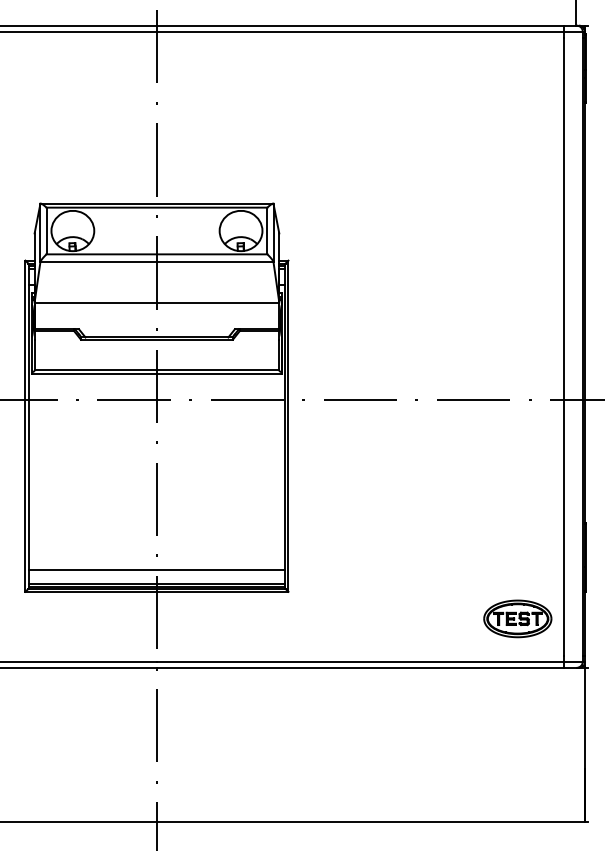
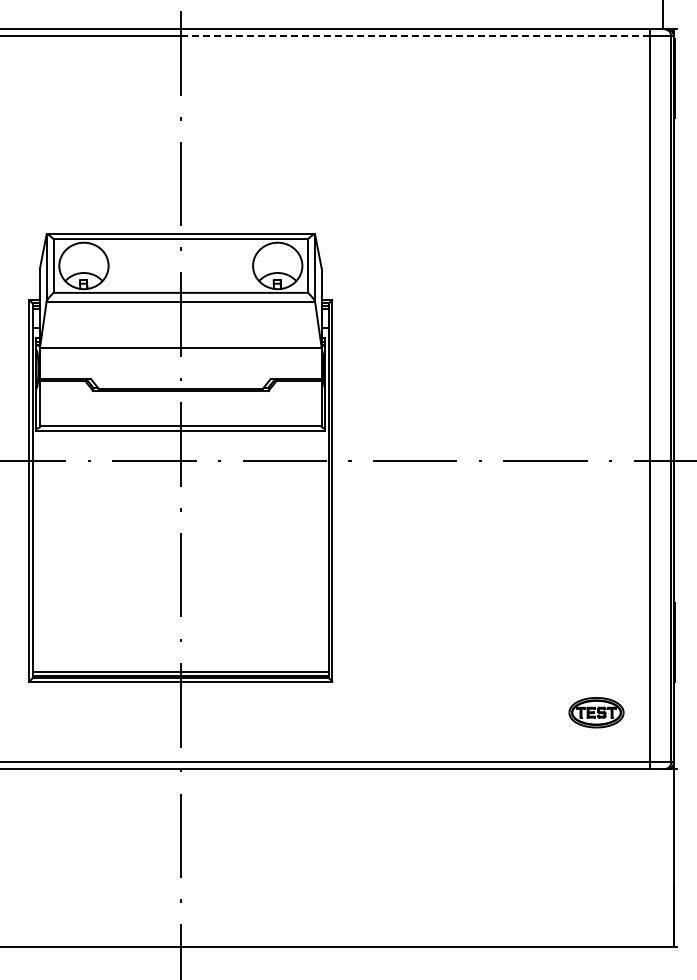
line: (360, 31) -> (415, 36), solid -> dashed
line: (156, 570) -> (180, 656), removed
part: (517, 618) -> (596, 712), size x0.7

